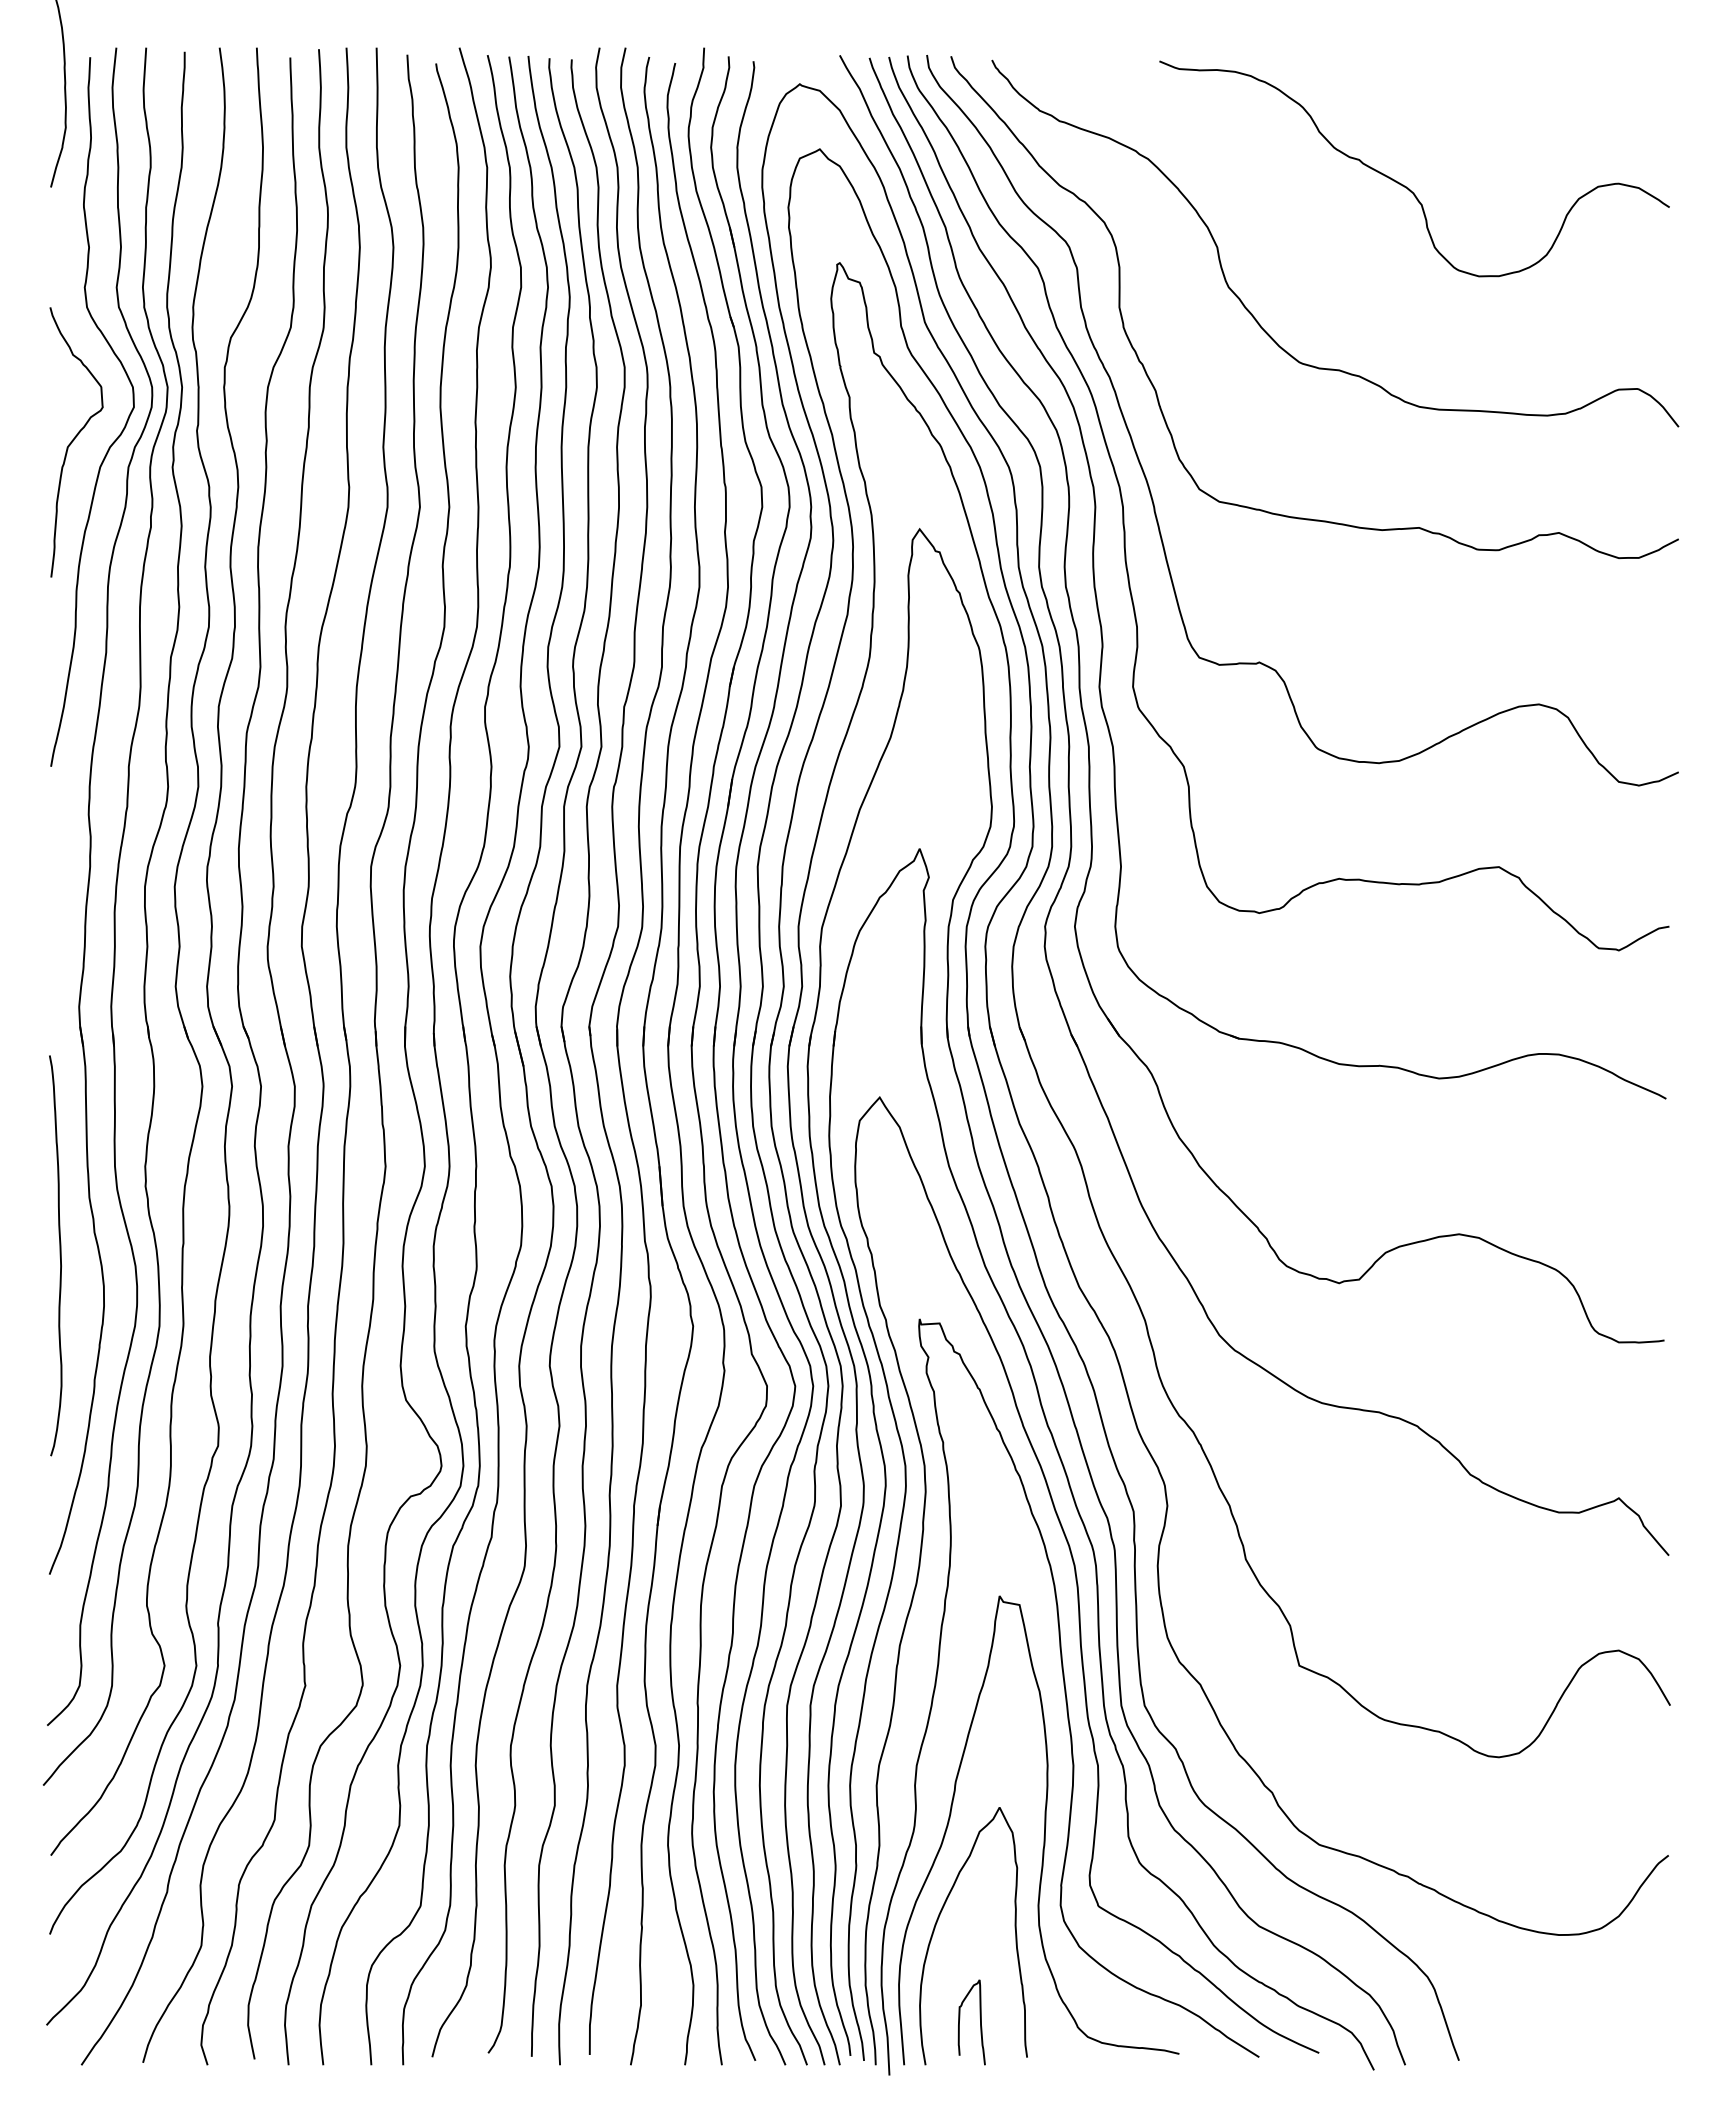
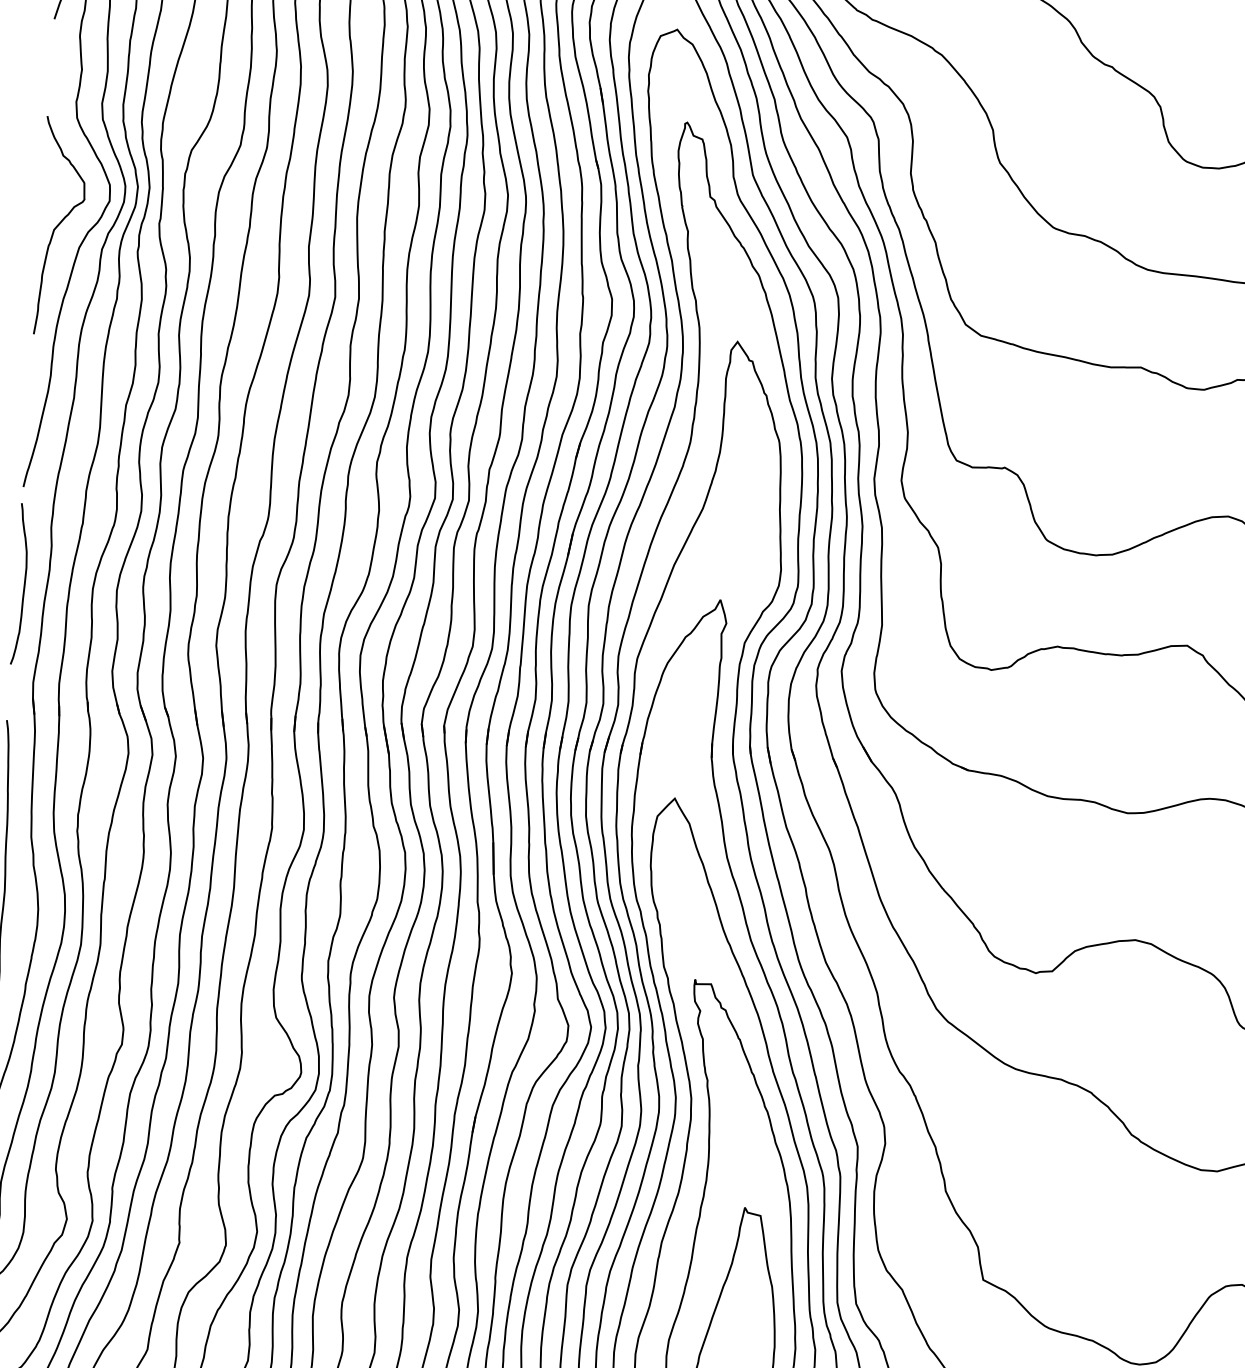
curve: (59, 886) -> (23, 584), added

